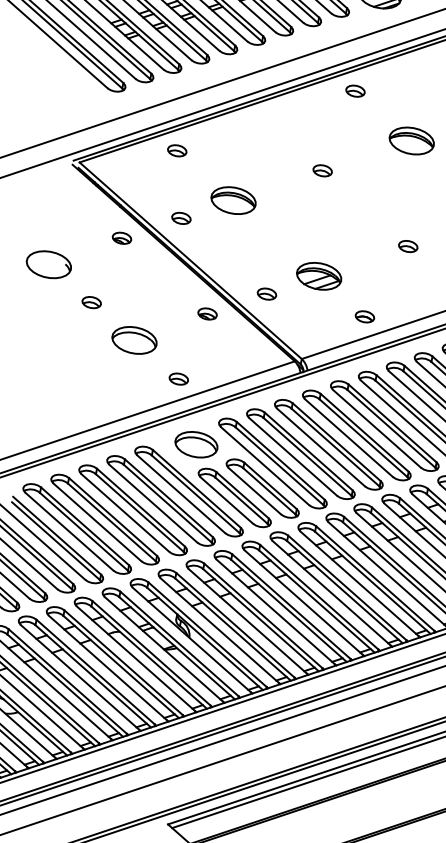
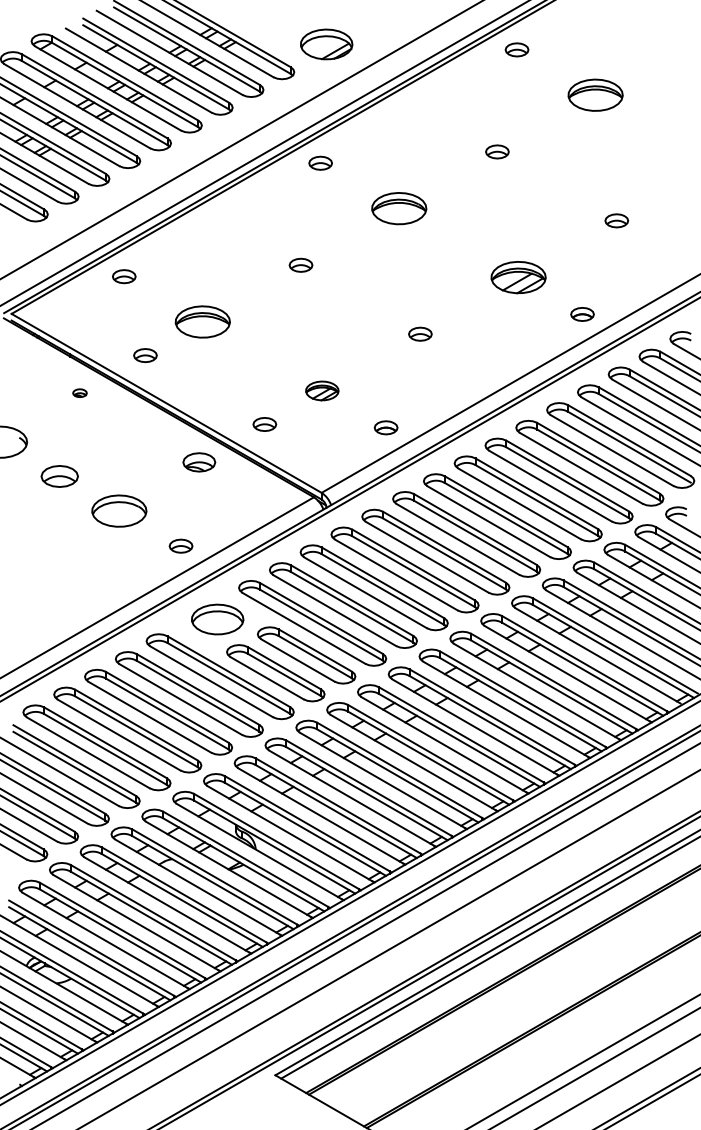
part: (121, 237) -> (79, 392), size x0.6
part: (319, 276) -> (322, 390), size x0.6
part: (91, 302) -> (59, 476), size x1.6
part: (207, 313) -> (199, 461), size x1.4

